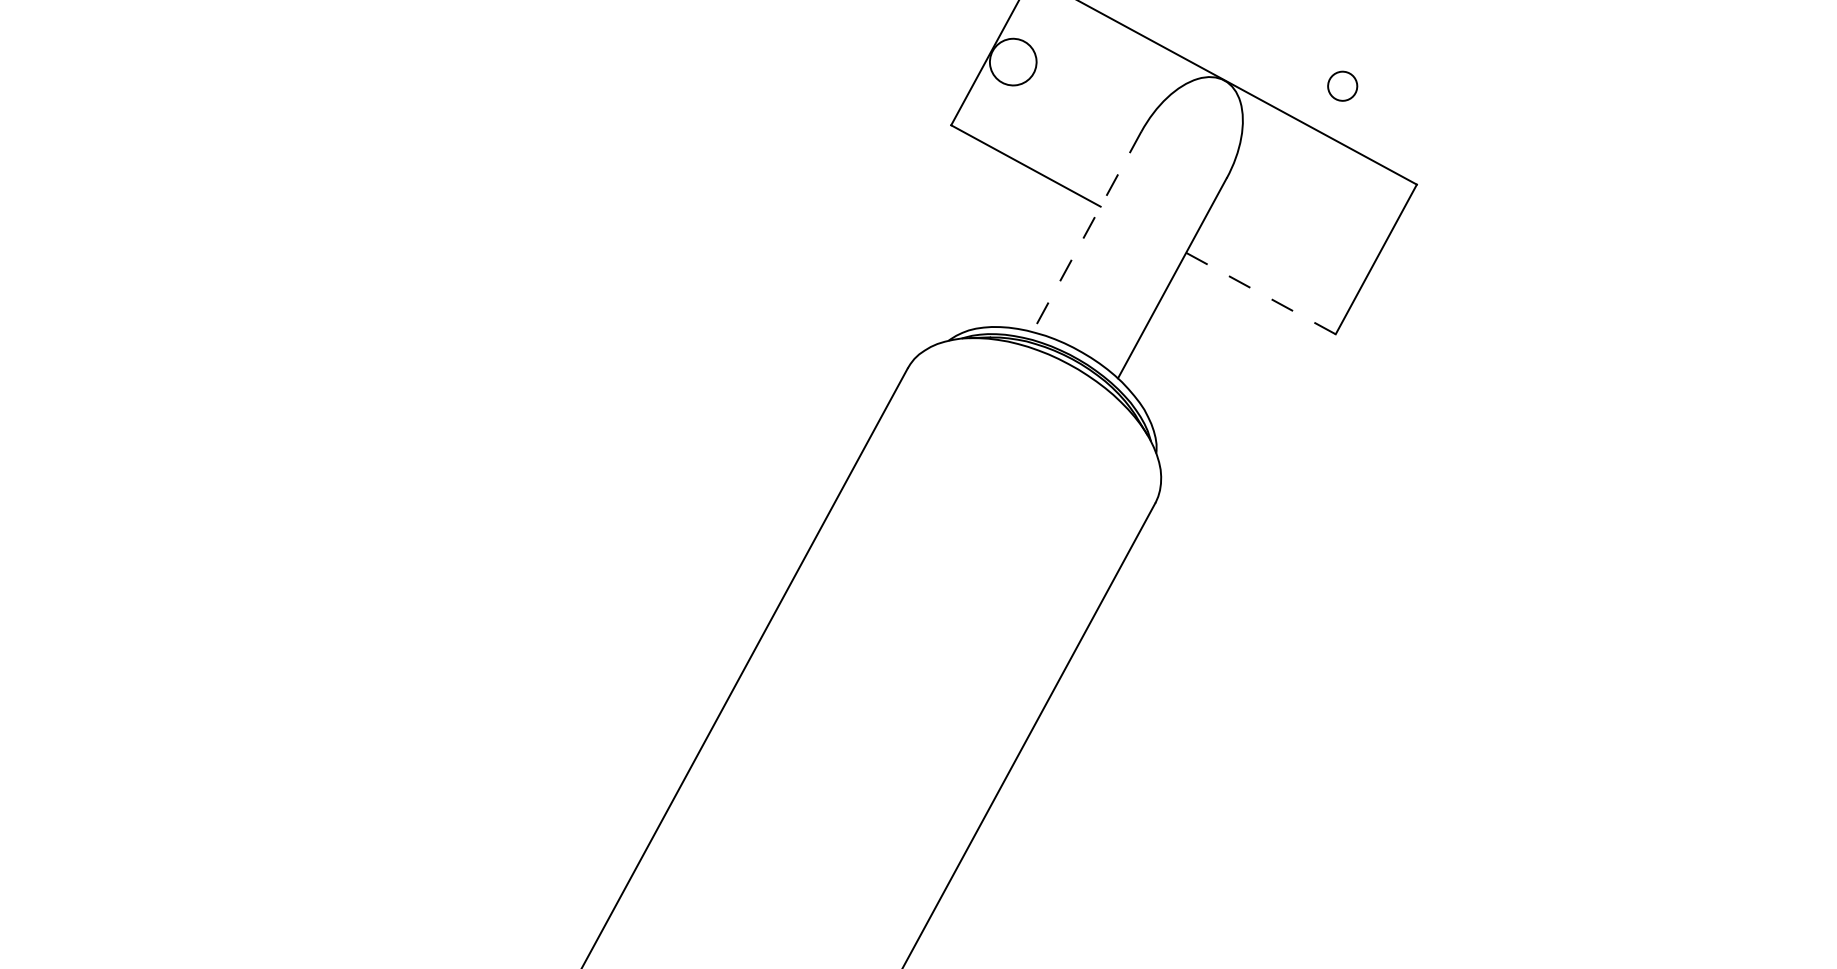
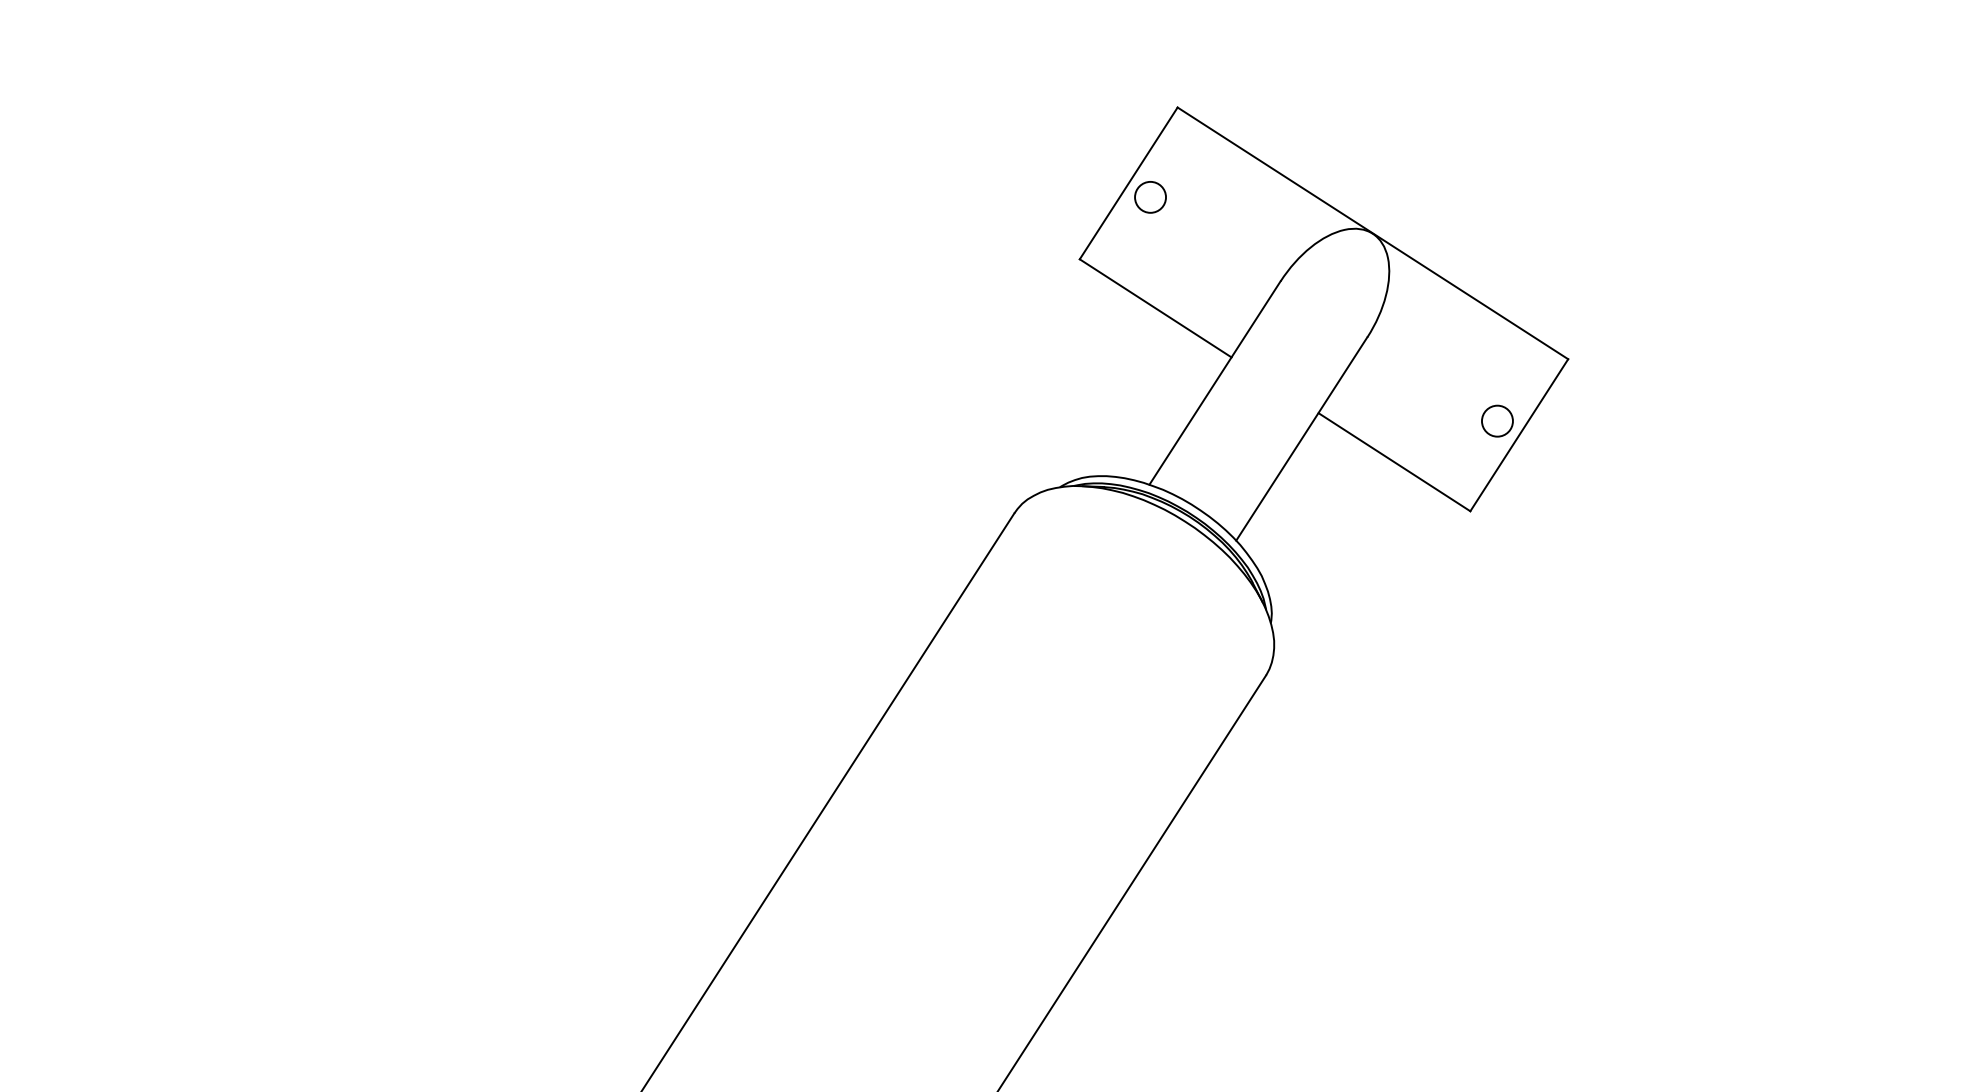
circle: (1013, 61) -> (1150, 196), size x0.62
circle: (1342, 85) -> (1497, 420), moved
line: (1086, 232) -> (1214, 383), dashed -> solid
line: (1261, 293) -> (1394, 462), dashed -> solid

